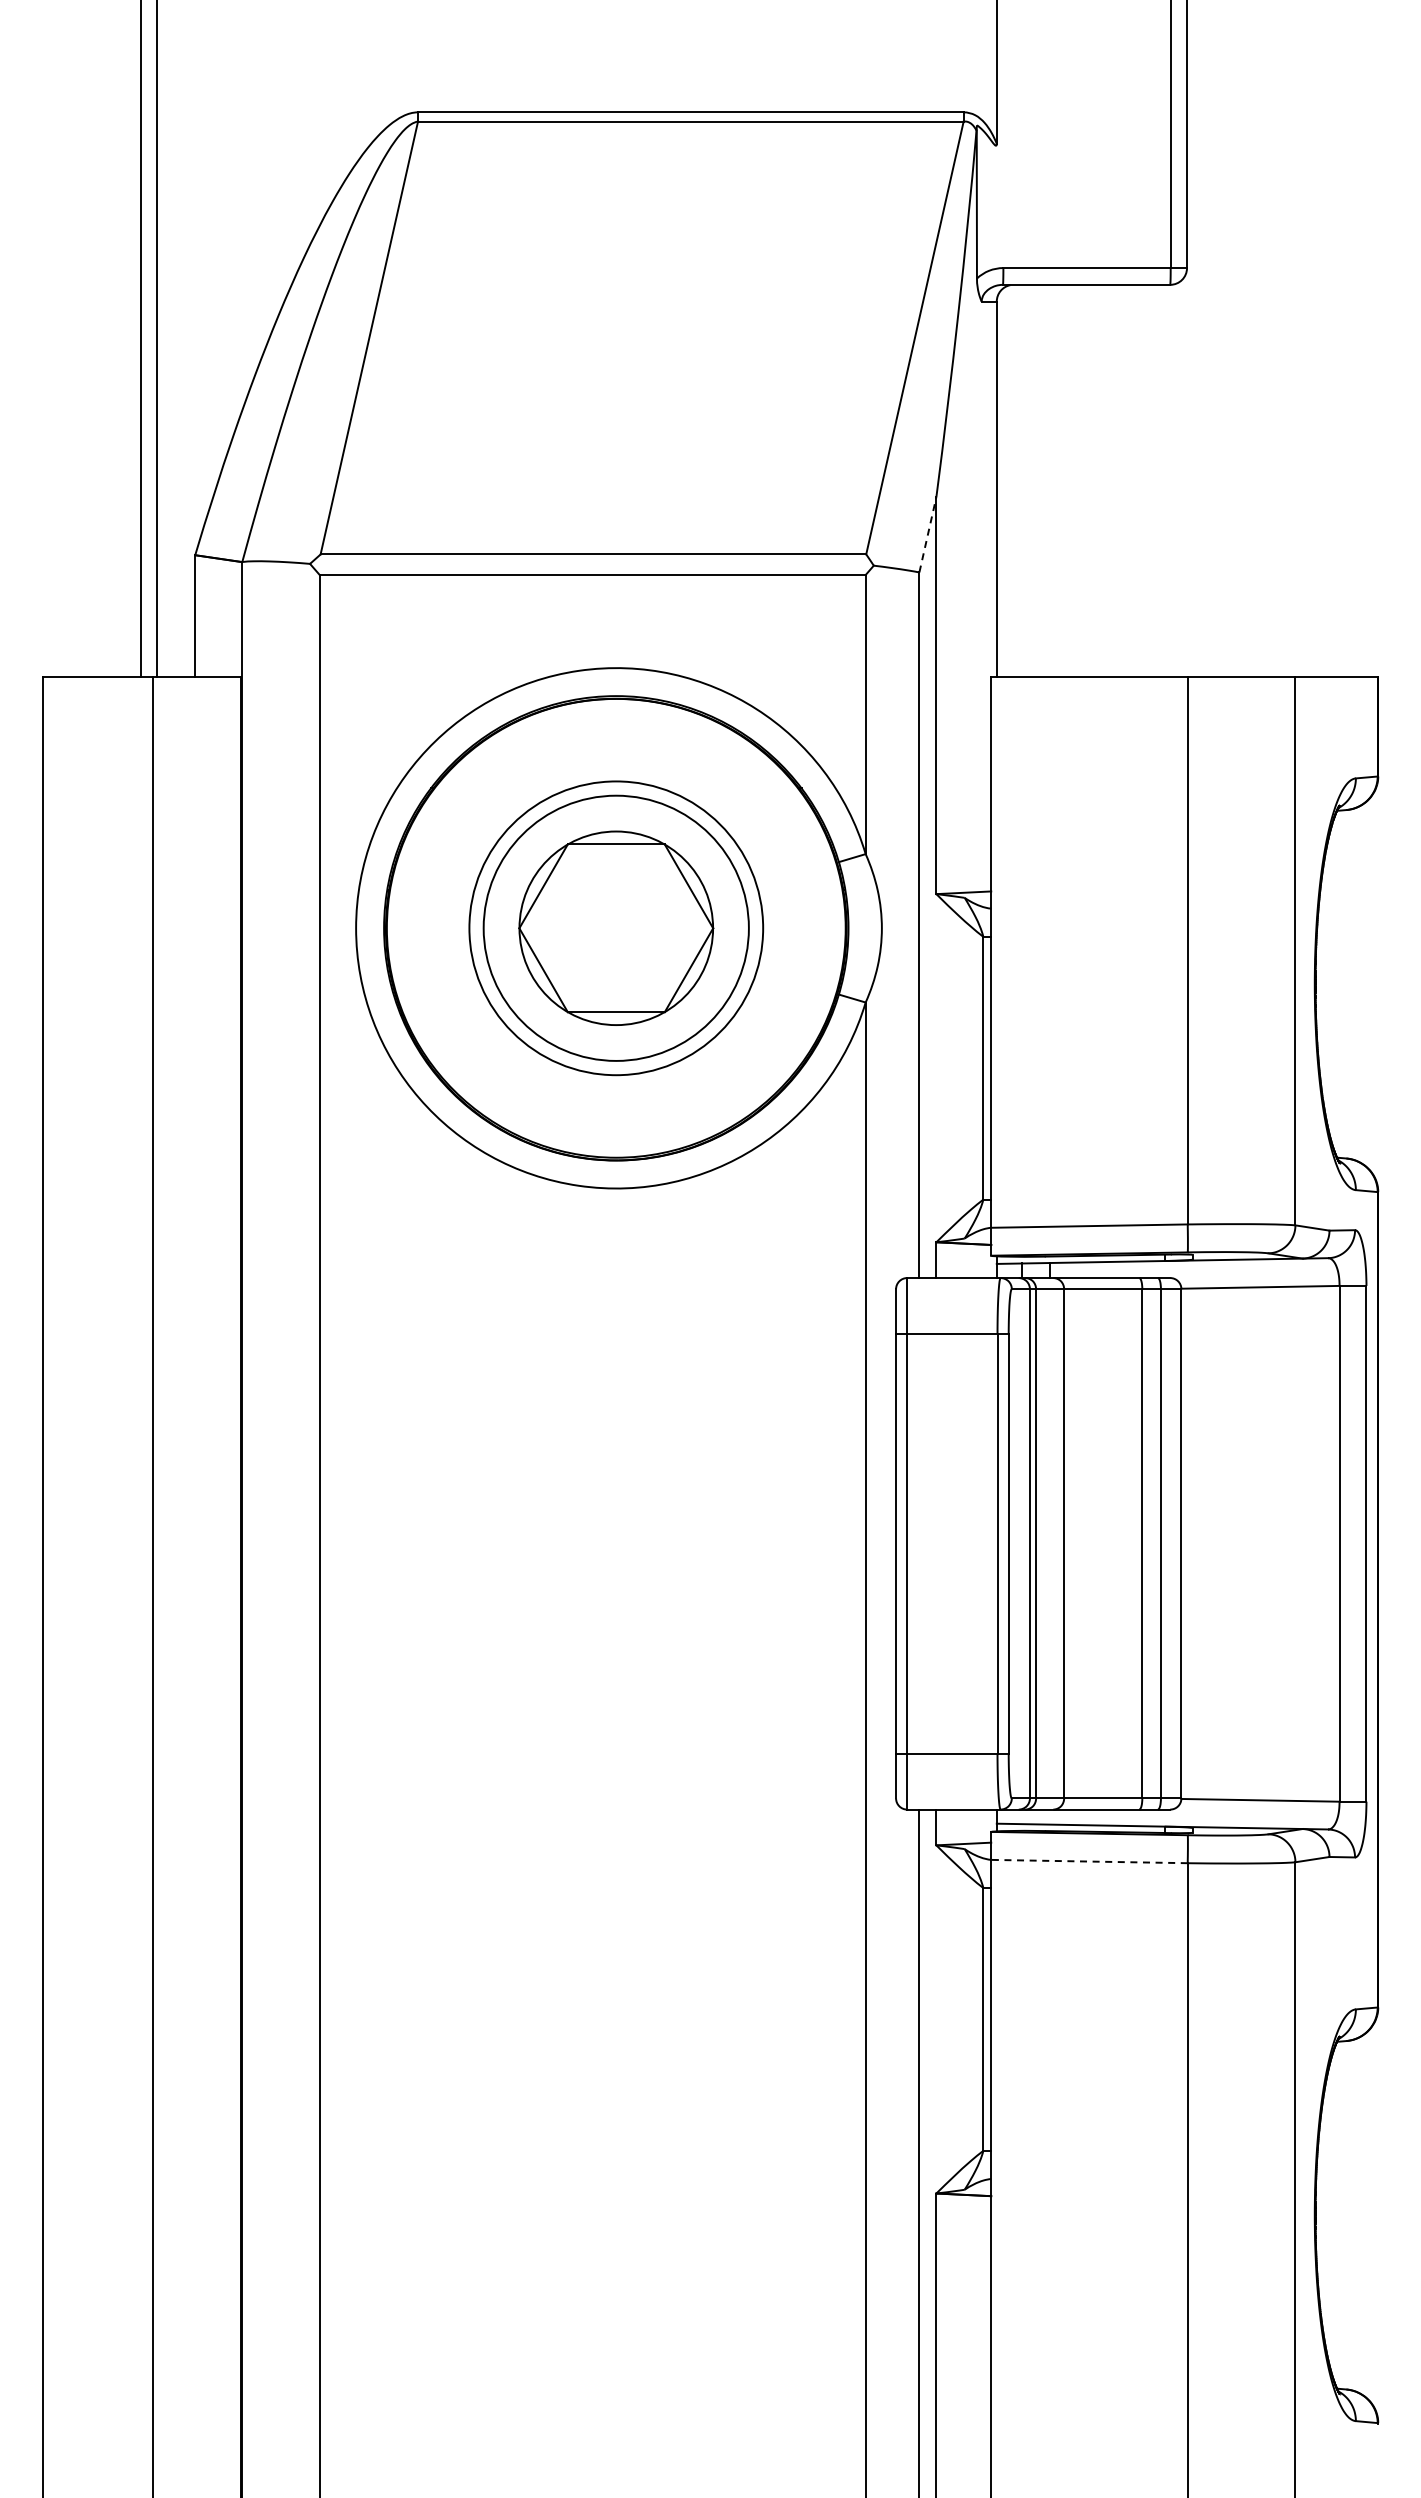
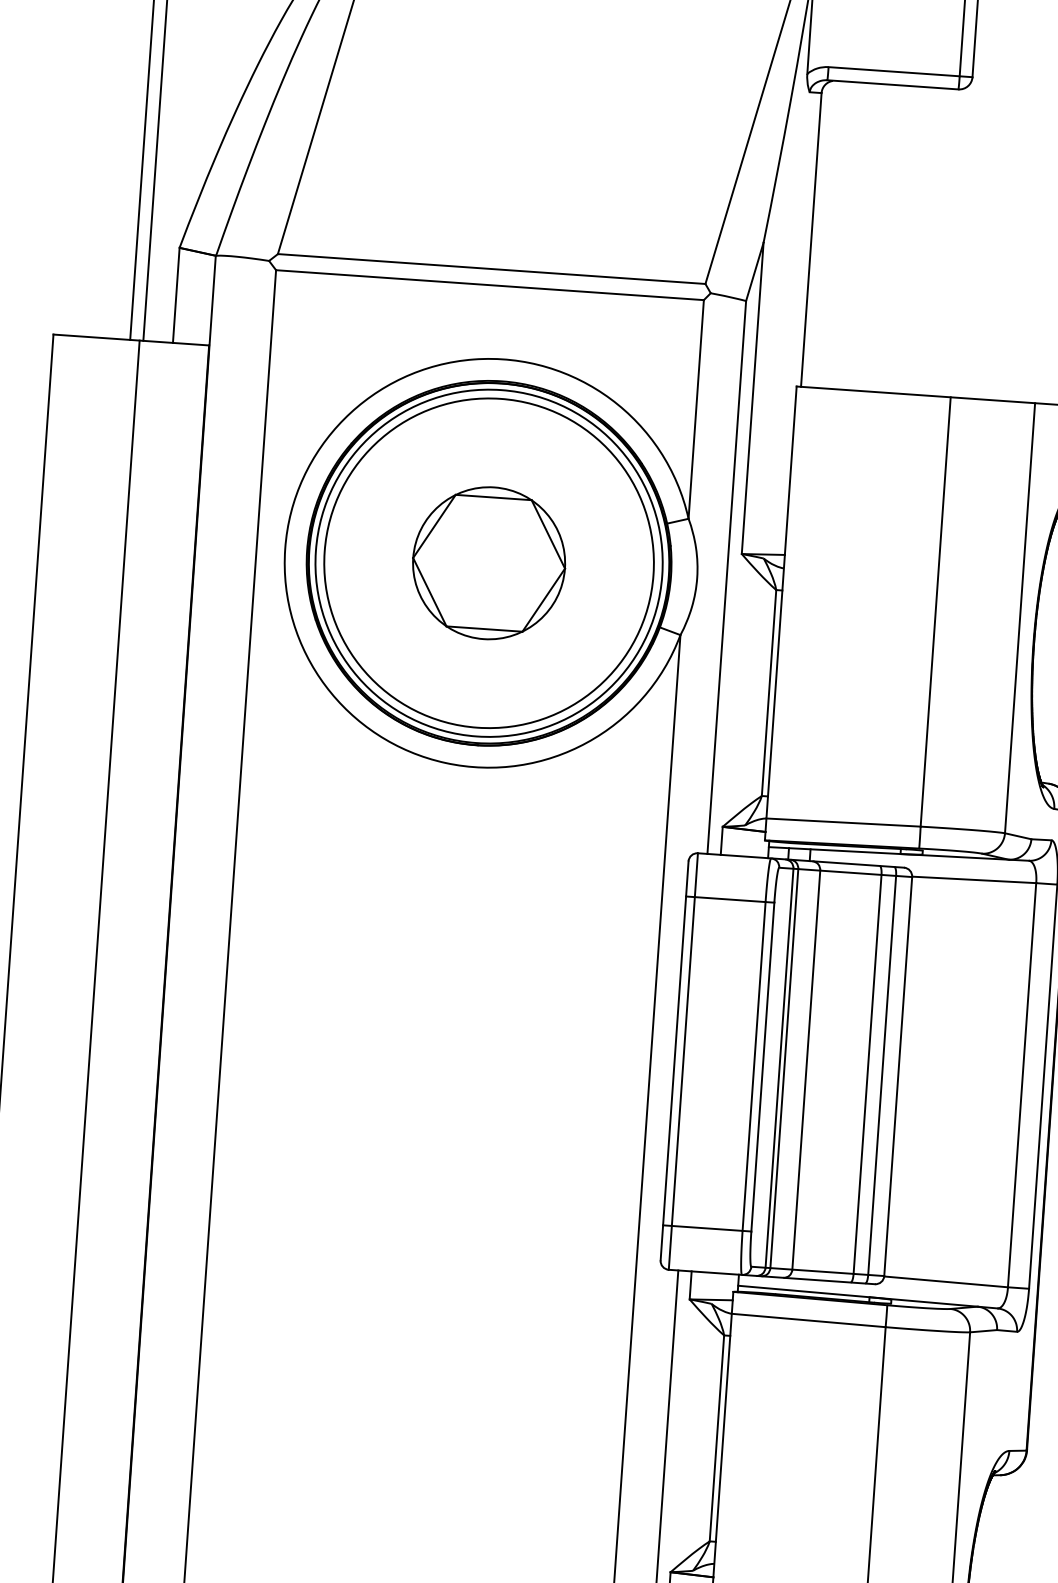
line: (927, 534) -> (754, 271), dashed -> solid
circle: (616, 928) -> (489, 563), size x1.43
circle: (616, 928) -> (489, 563), size x1.67
line: (1088, 1861) -> (807, 1320), dashed -> solid

